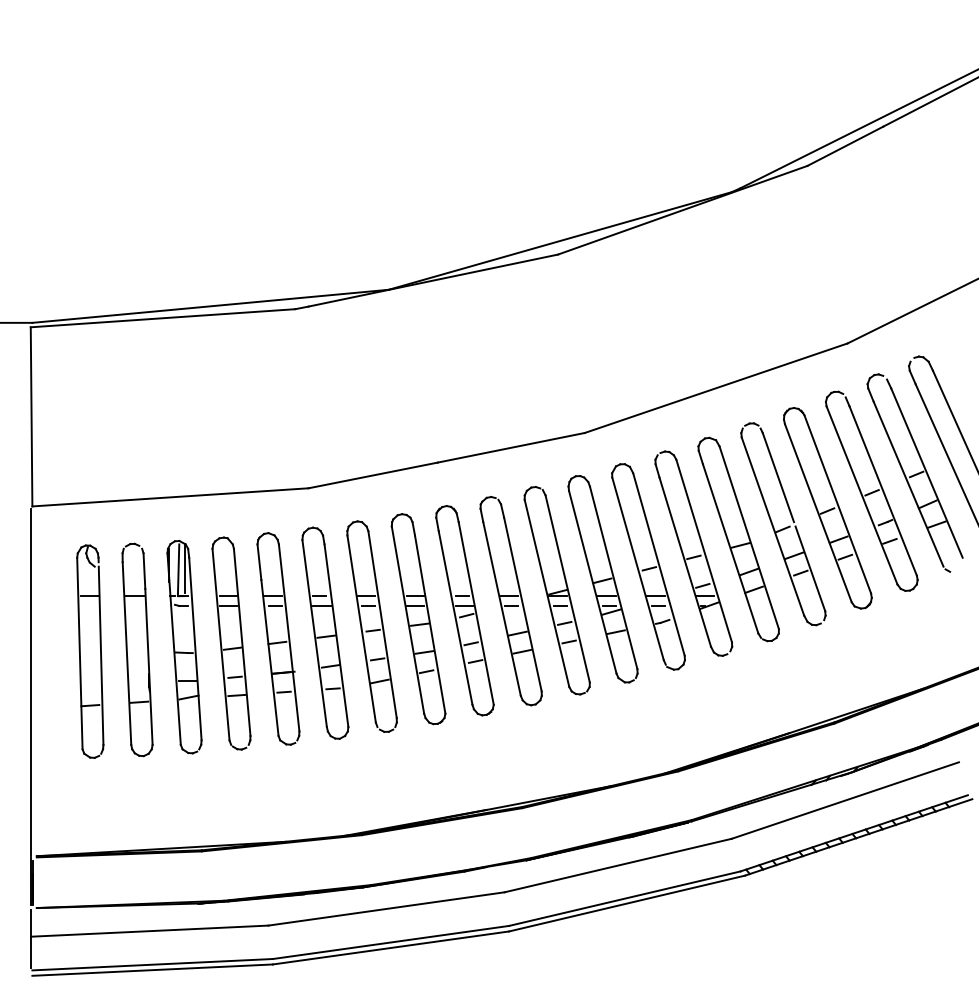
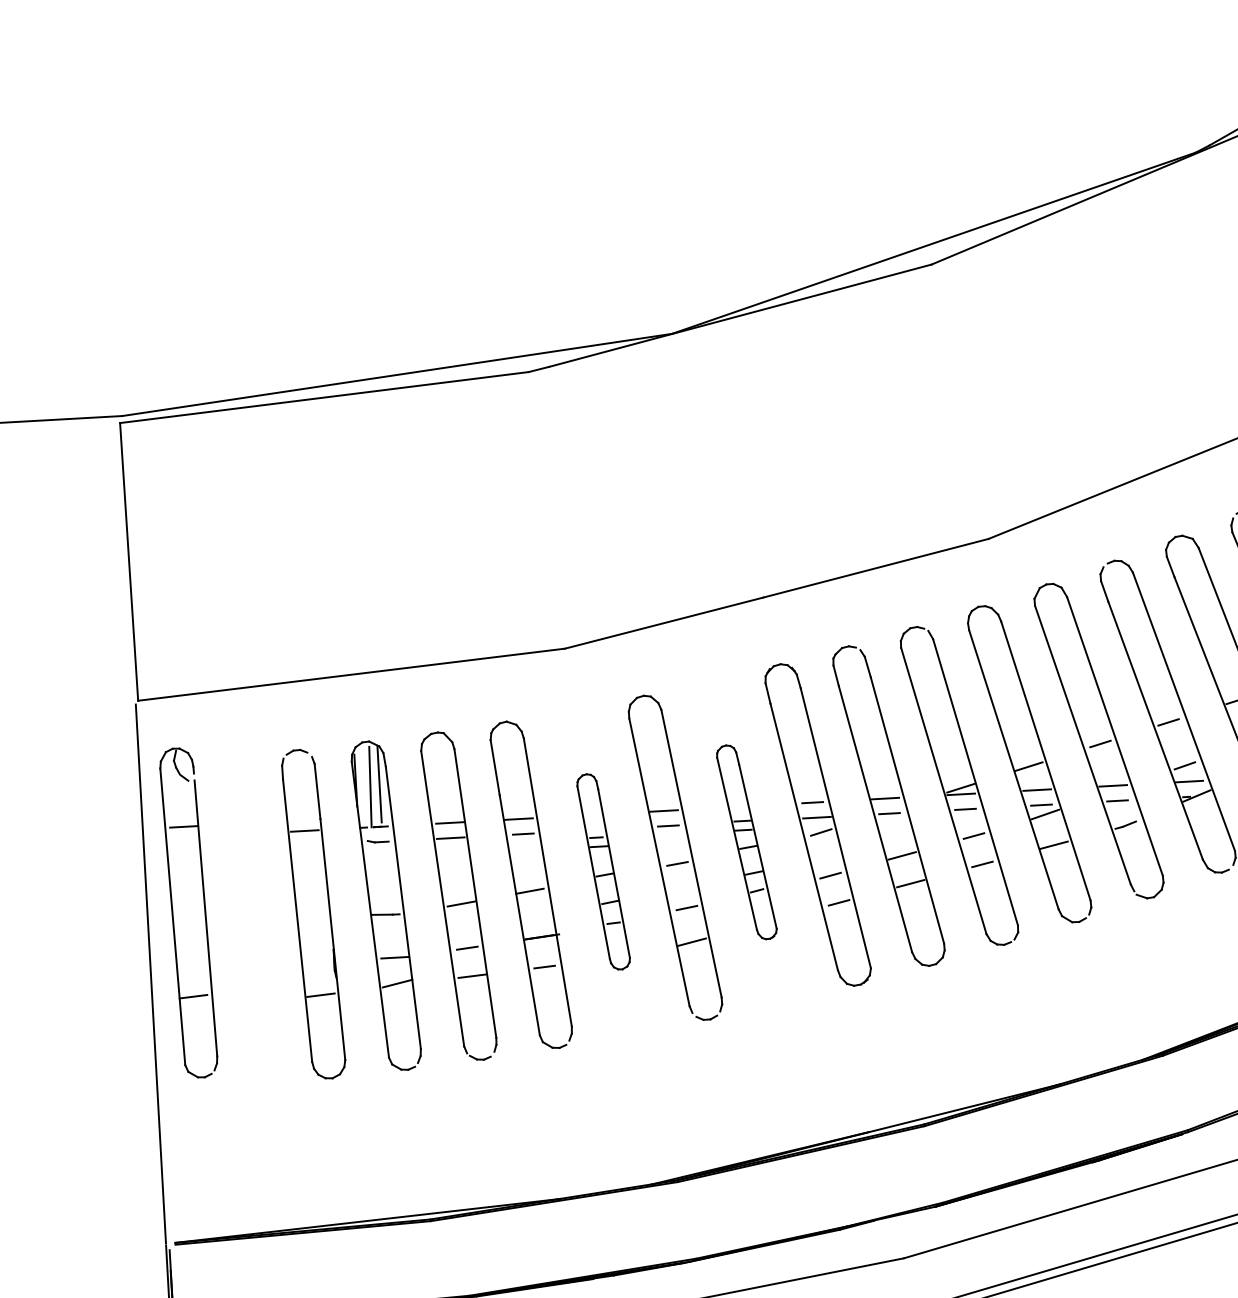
part: (418, 619) -> (746, 842), size x0.6
part: (325, 632) -> (603, 870), size x0.6
part: (90, 651) -> (189, 912), moved

